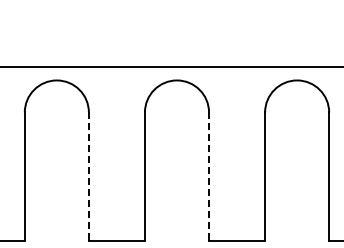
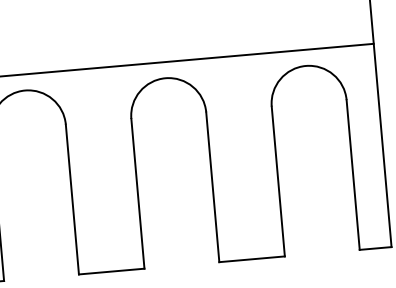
line: (88, 177) -> (72, 200), dashed -> solid
line: (209, 177) -> (213, 188), dashed -> solid

